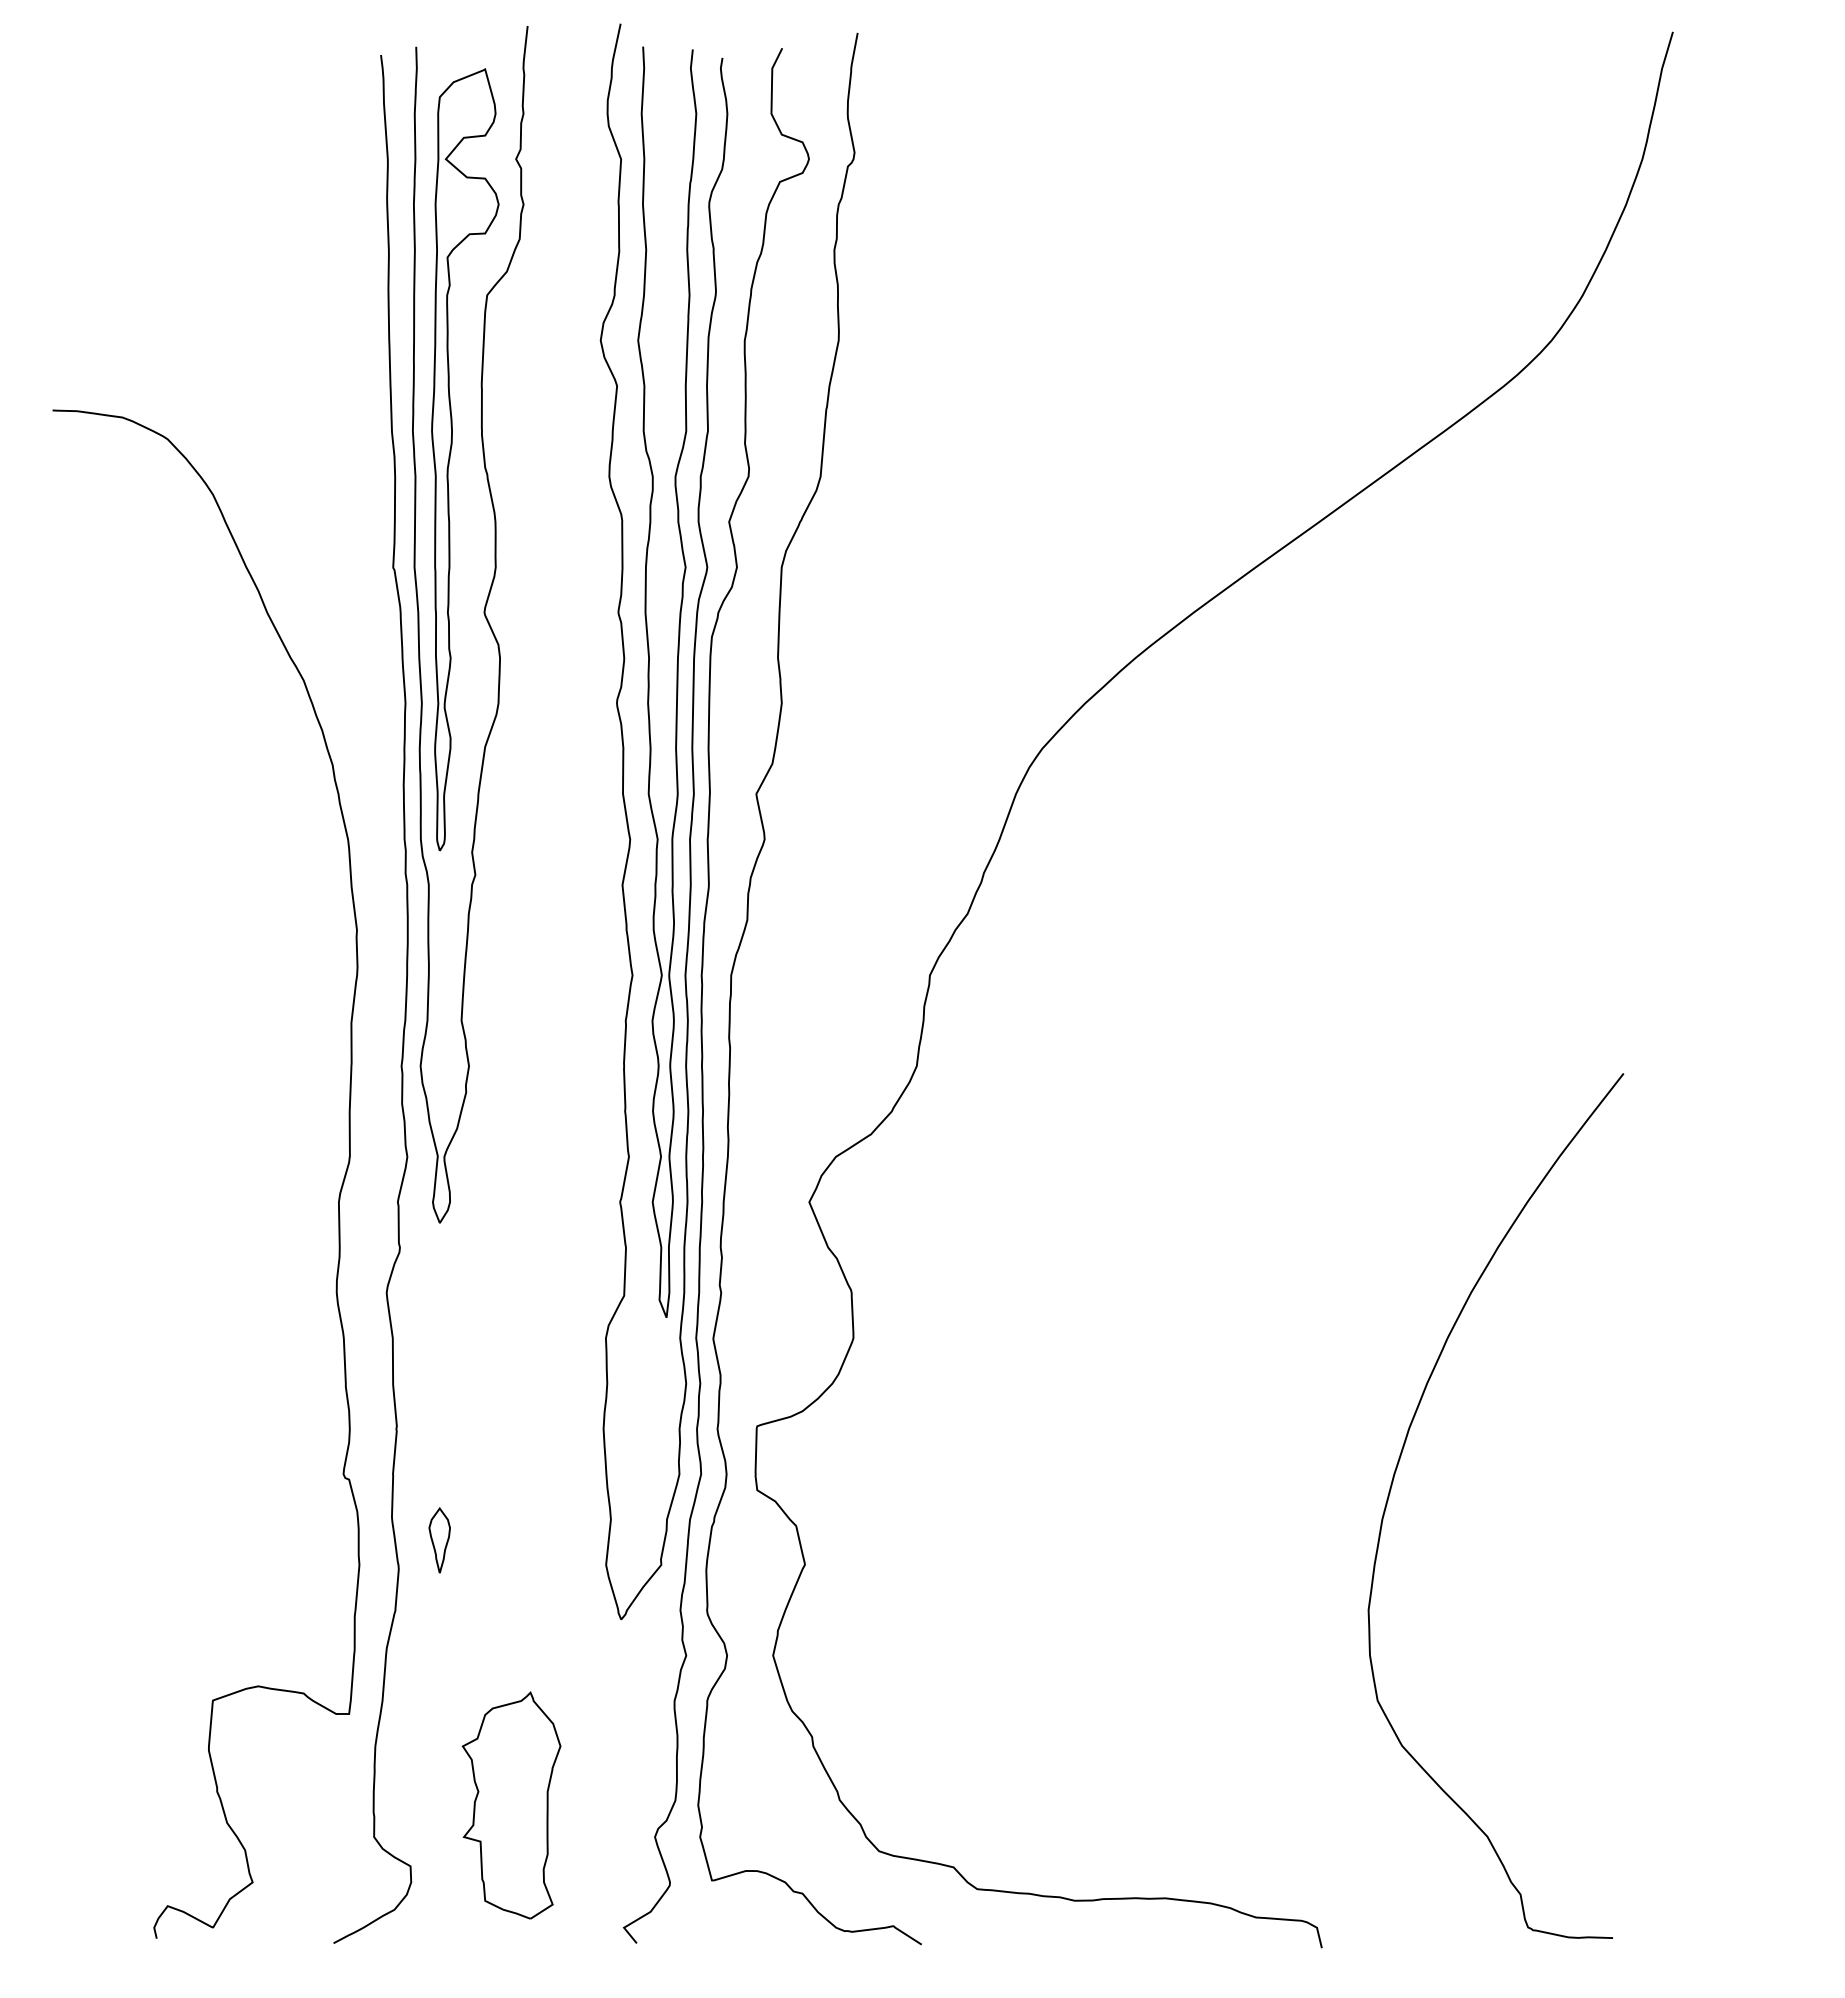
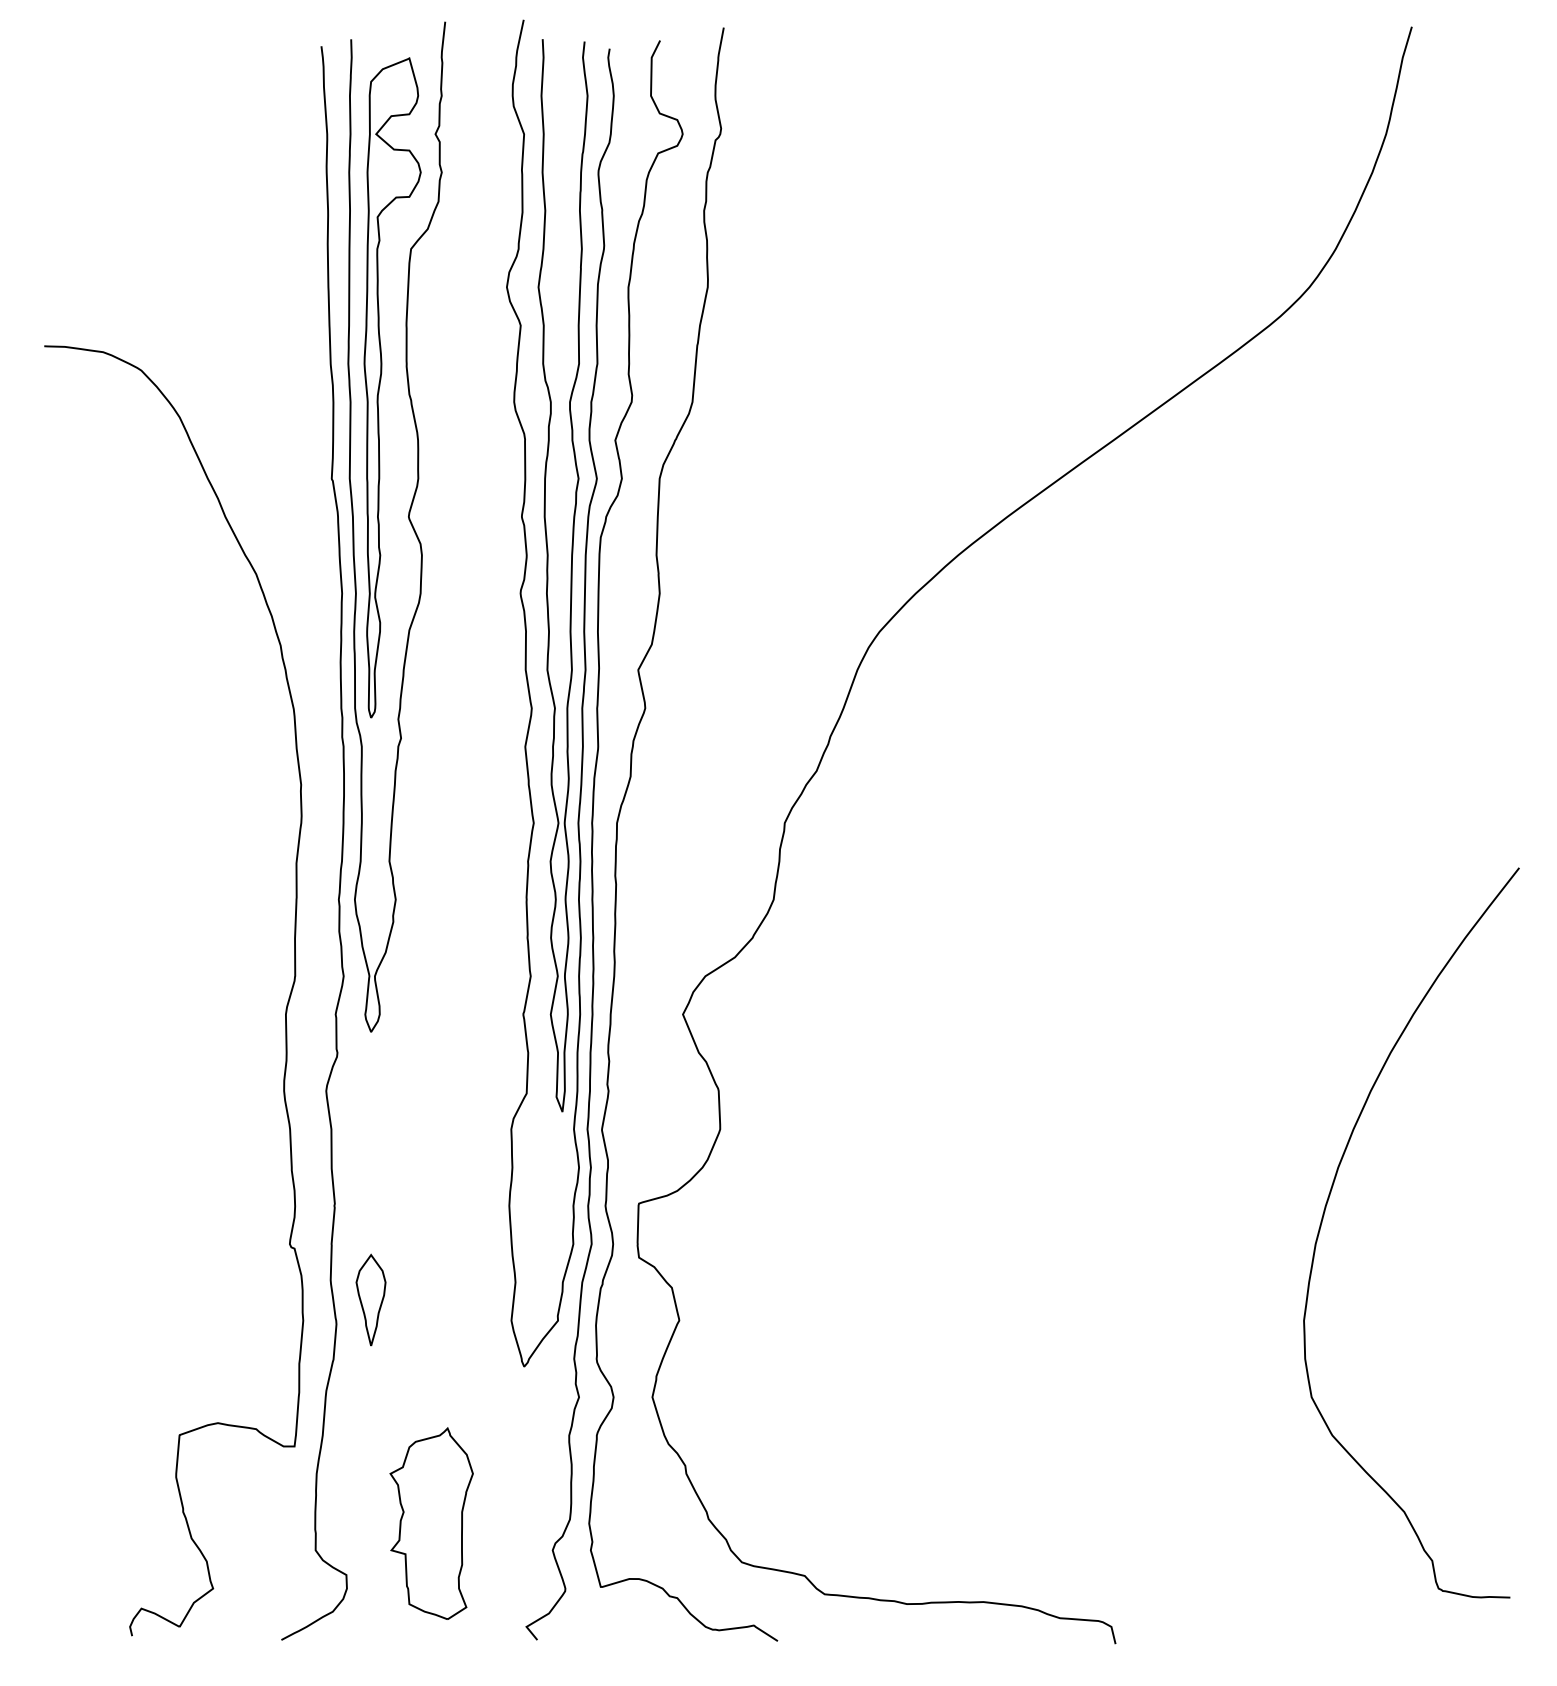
curve: (1395, 1477) -> (1326, 1208), moved
part: (439, 1539) -> (370, 1299), size x1.67

